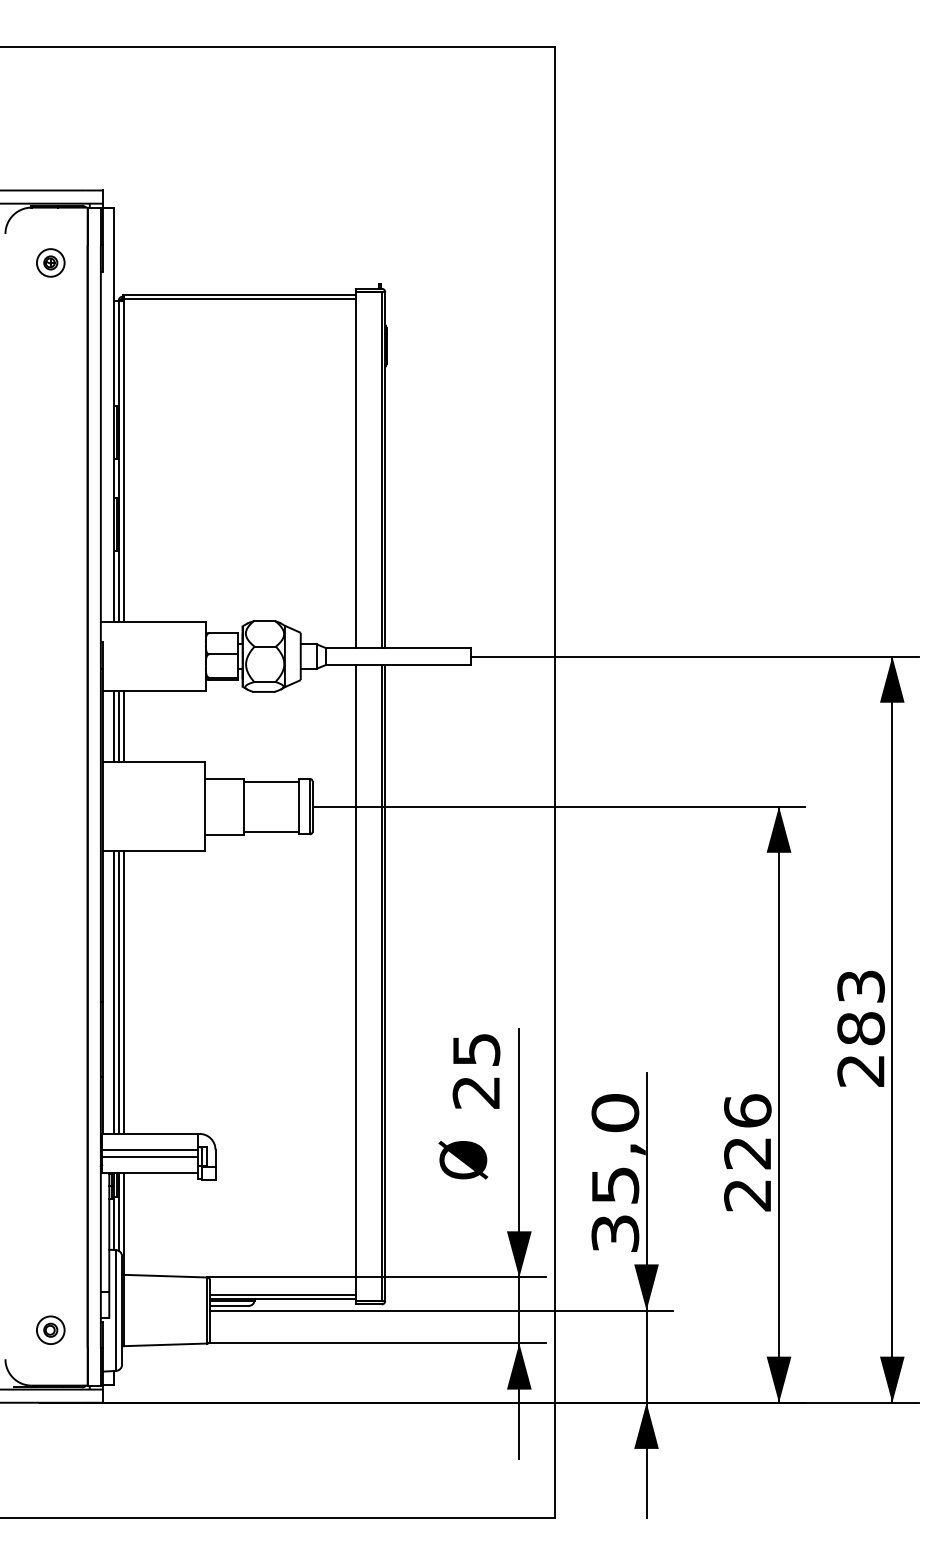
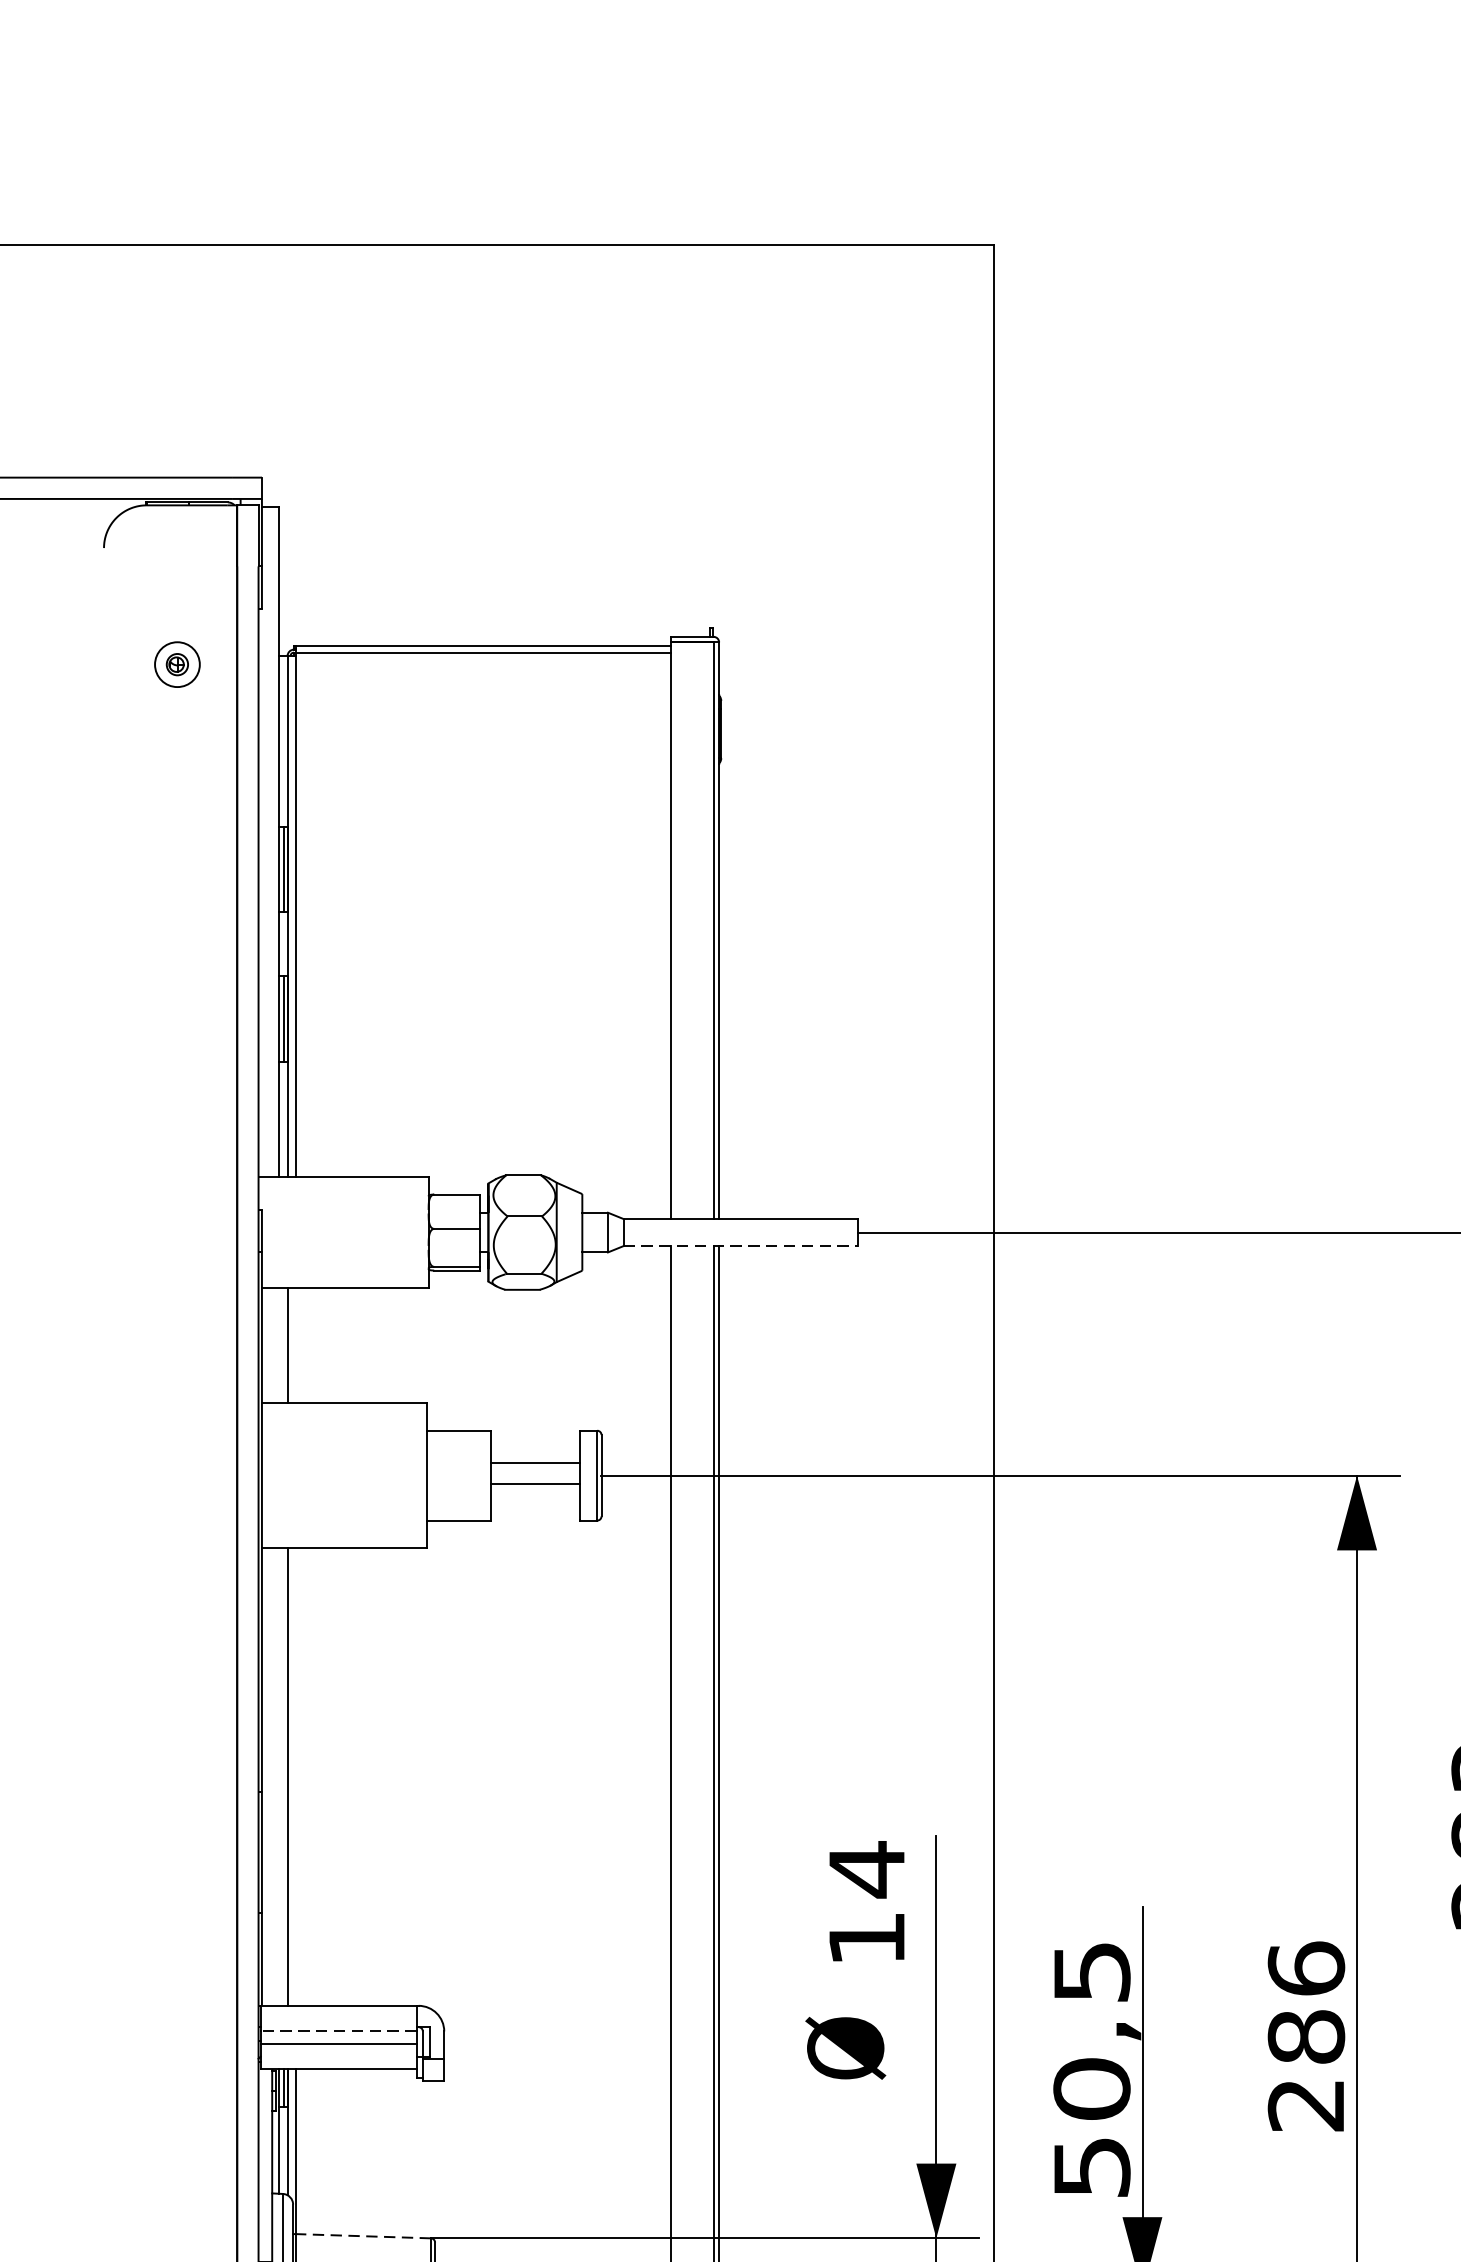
part: (50, 262) -> (176, 663), moved
line: (399, 664) -> (742, 1245), solid -> dashed
line: (113, 725) -> (279, 1344), removed
line: (124, 725) -> (296, 1344), removed
line: (271, 781) -> (534, 1483), moved
line: (271, 831) -> (534, 1462), moved
line: (113, 992) -> (279, 1776), removed
line: (124, 992) -> (296, 1776), removed
text: (476, 1070) -> (867, 1903), 25 -> 14
line: (149, 1149) -> (337, 2031), solid -> dashed
text: (747, 1152) -> (1305, 2035), 226 -> 286
text: (615, 1172) -> (1092, 2068), 35,0 -> 50,5
line: (165, 1276) -> (363, 2236), solid -> dashed

